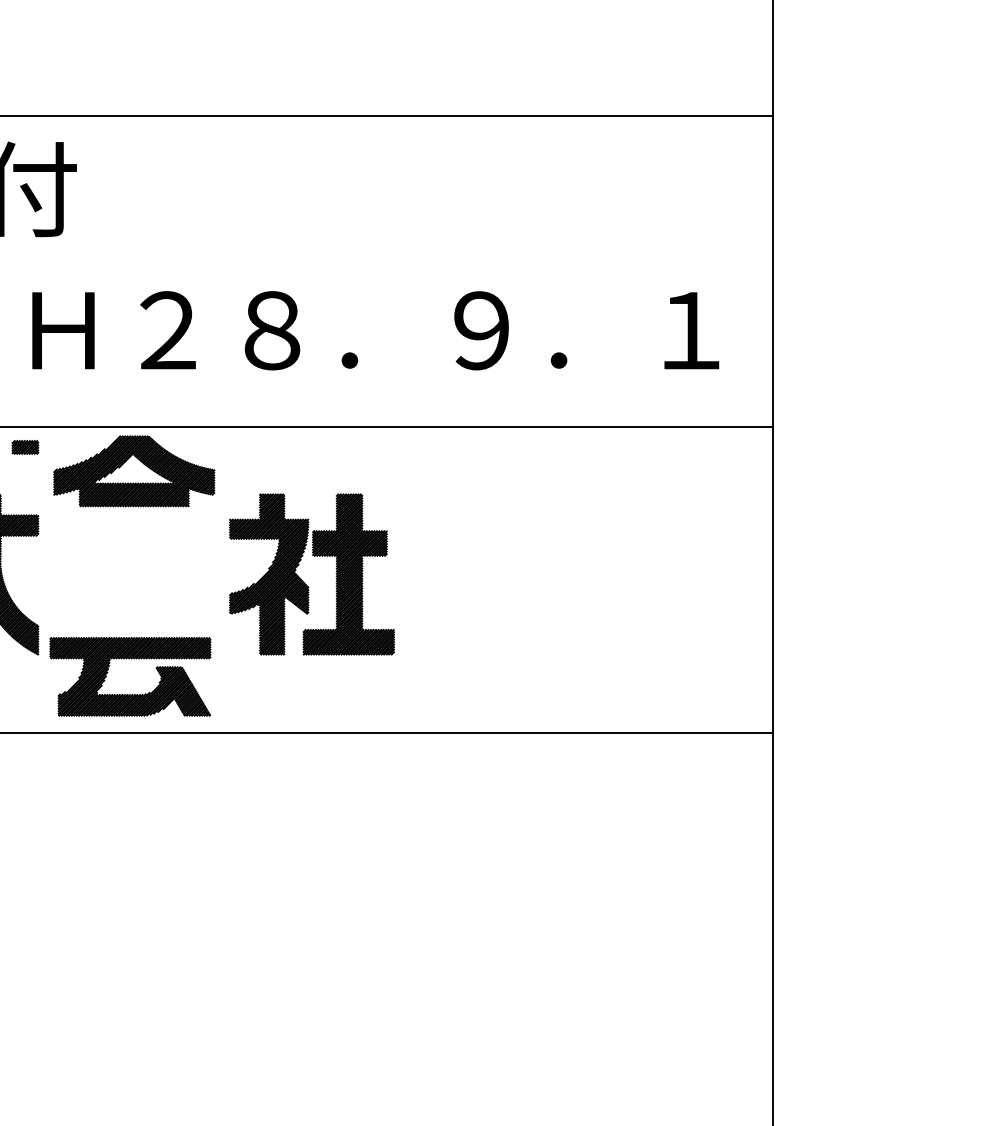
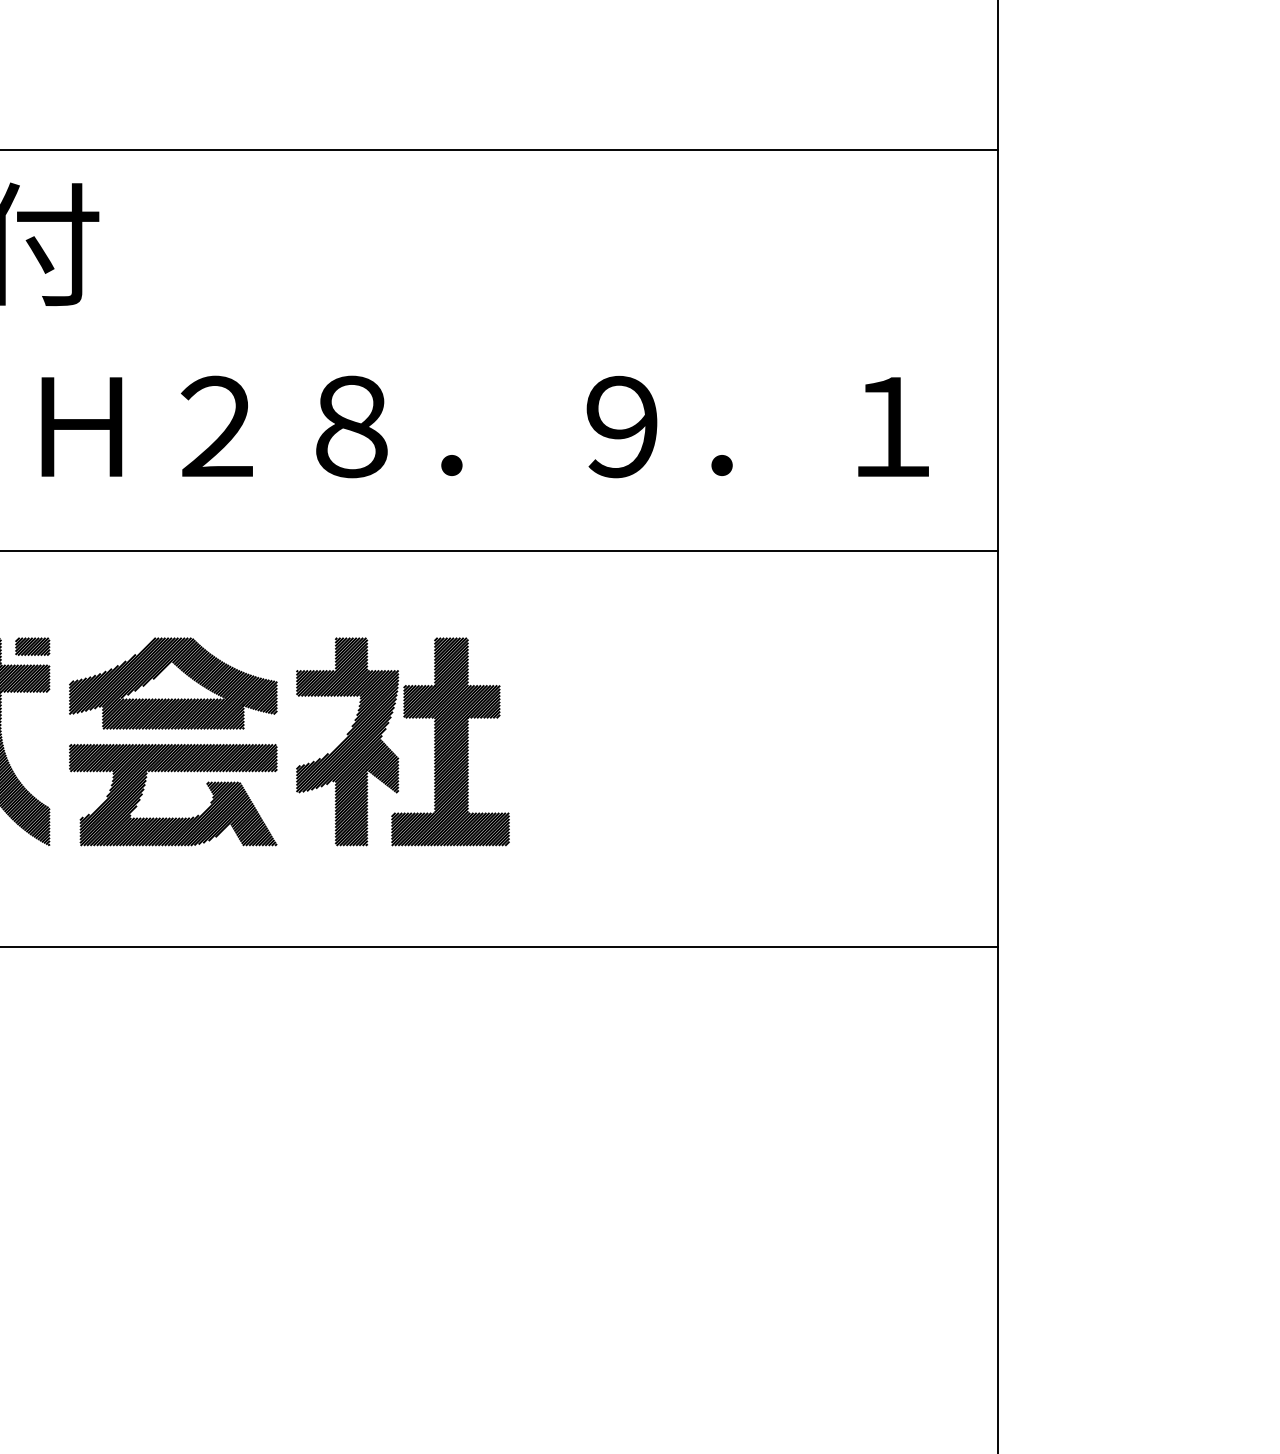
part: (25, 447) -> (32, 646), moved
part: (134, 471) -> (173, 683), moved
part: (129, 694) -> (172, 817), moved

